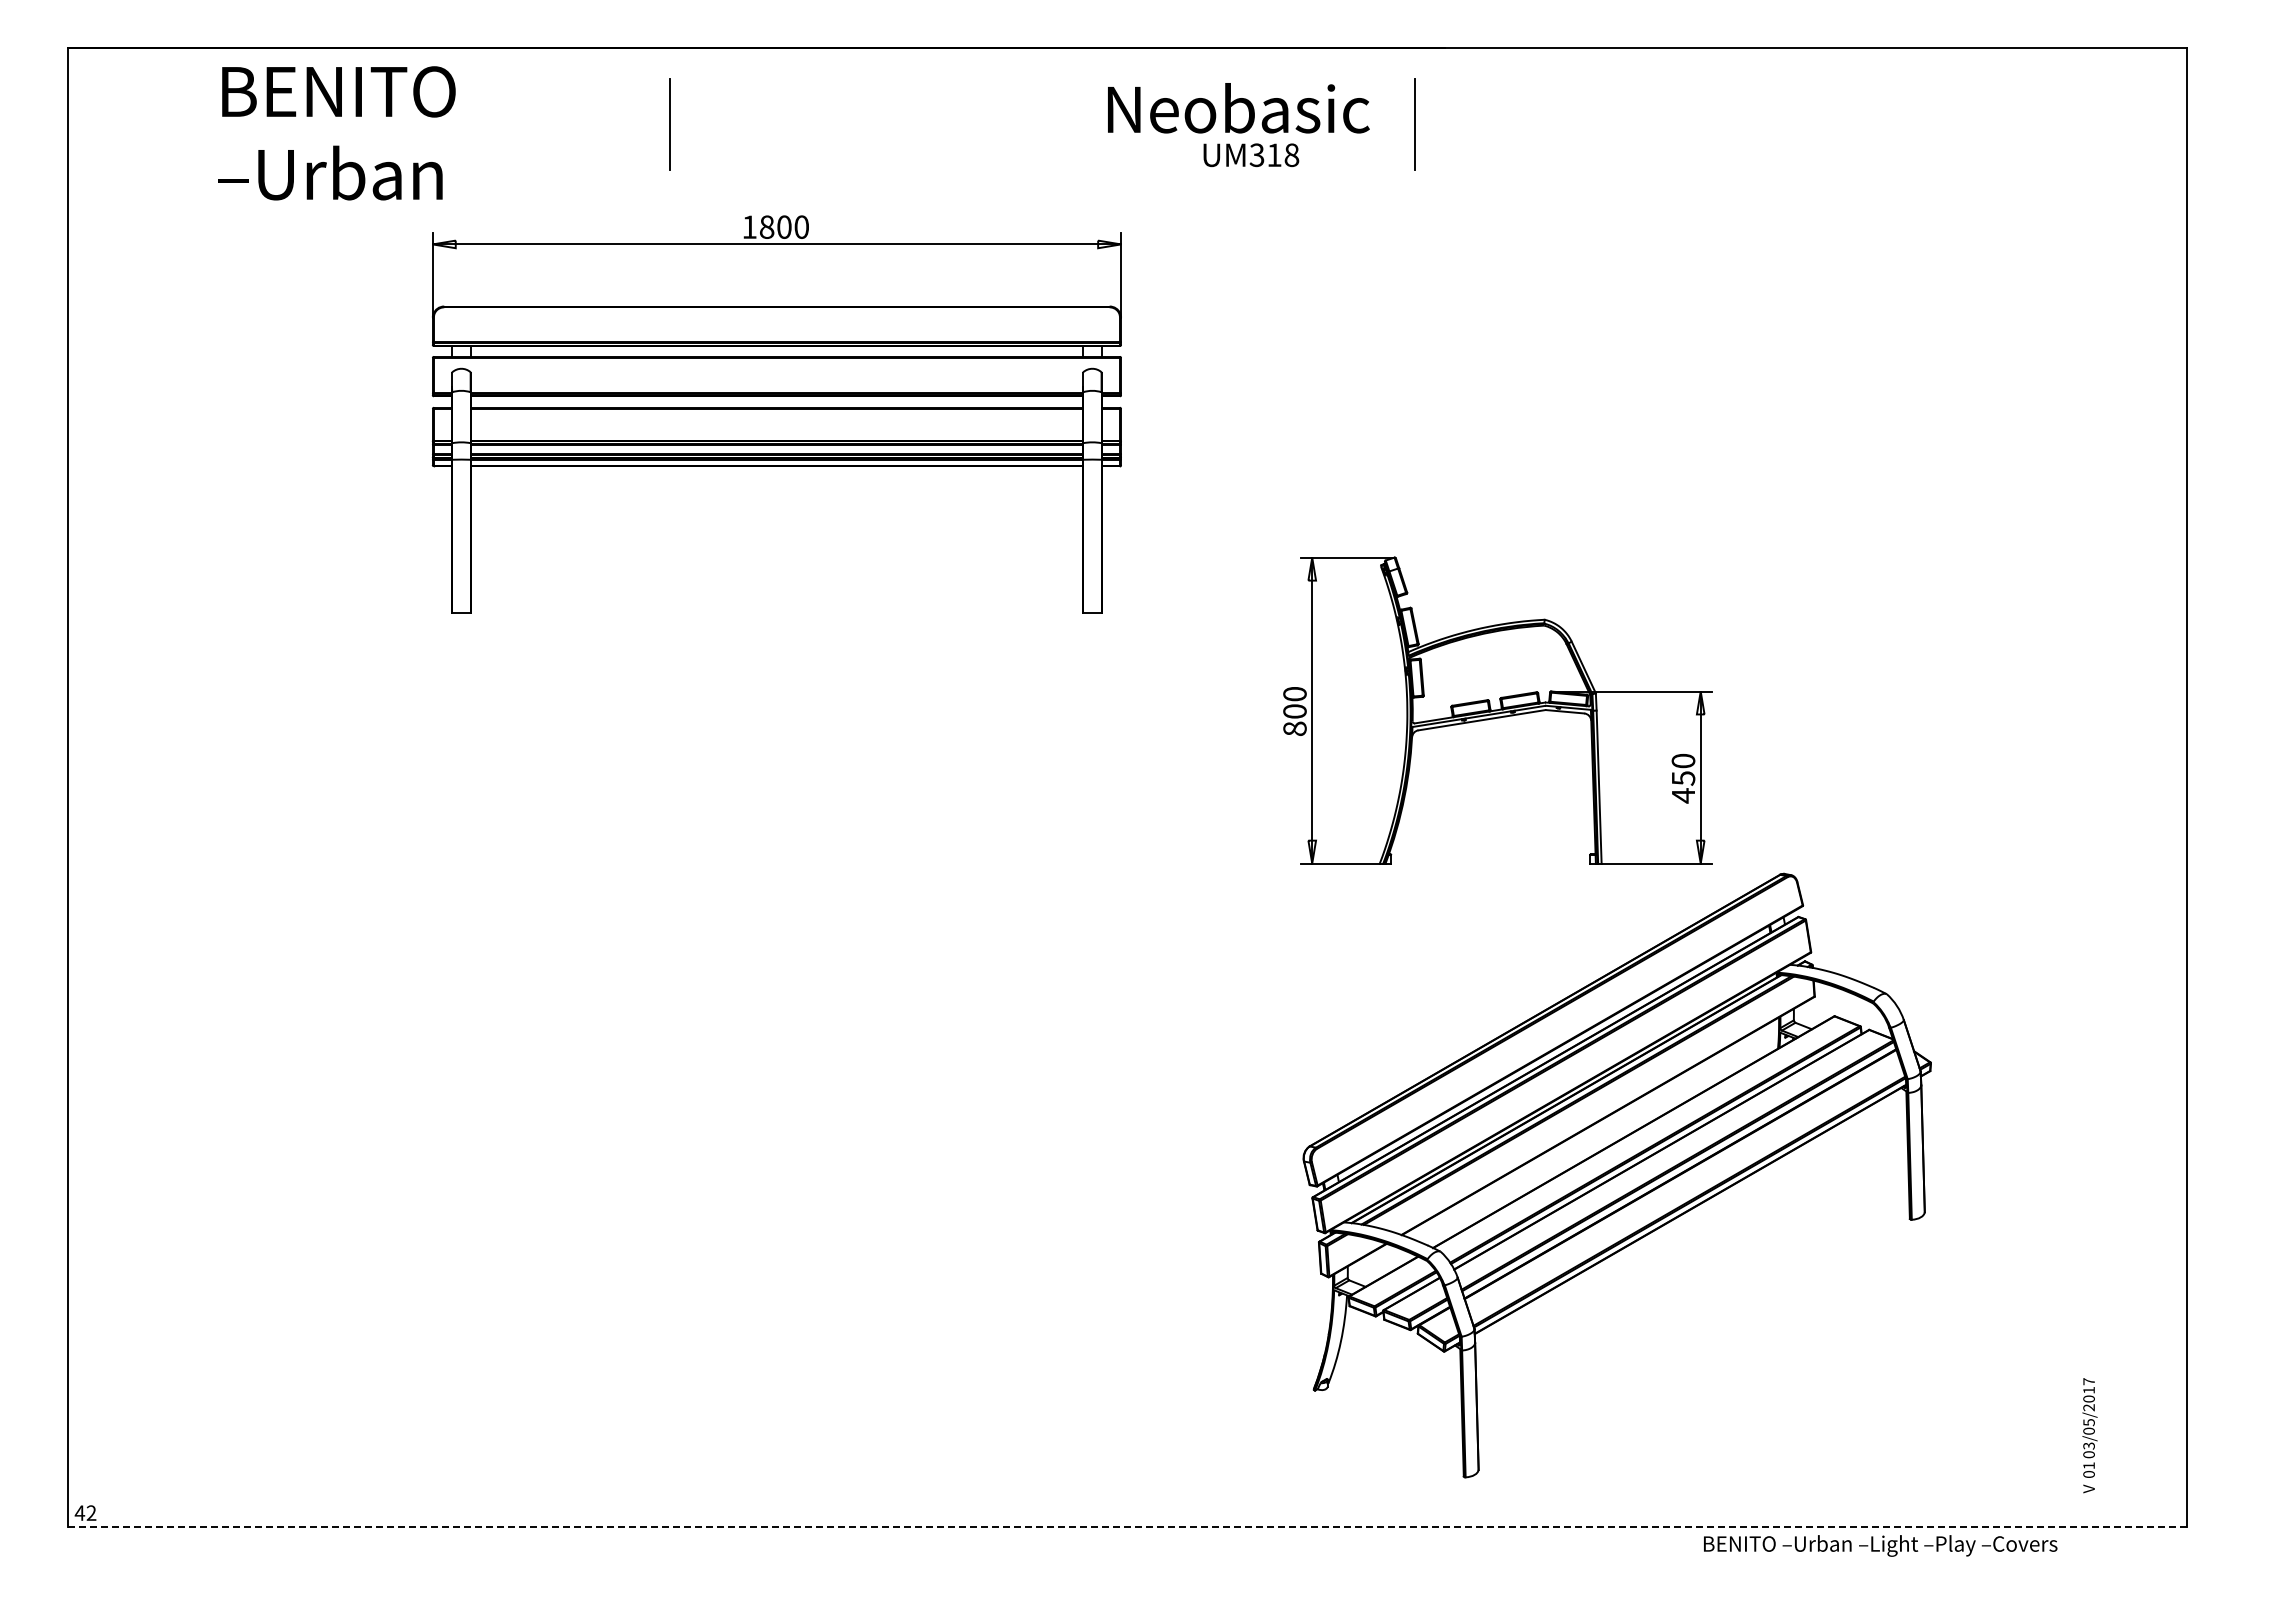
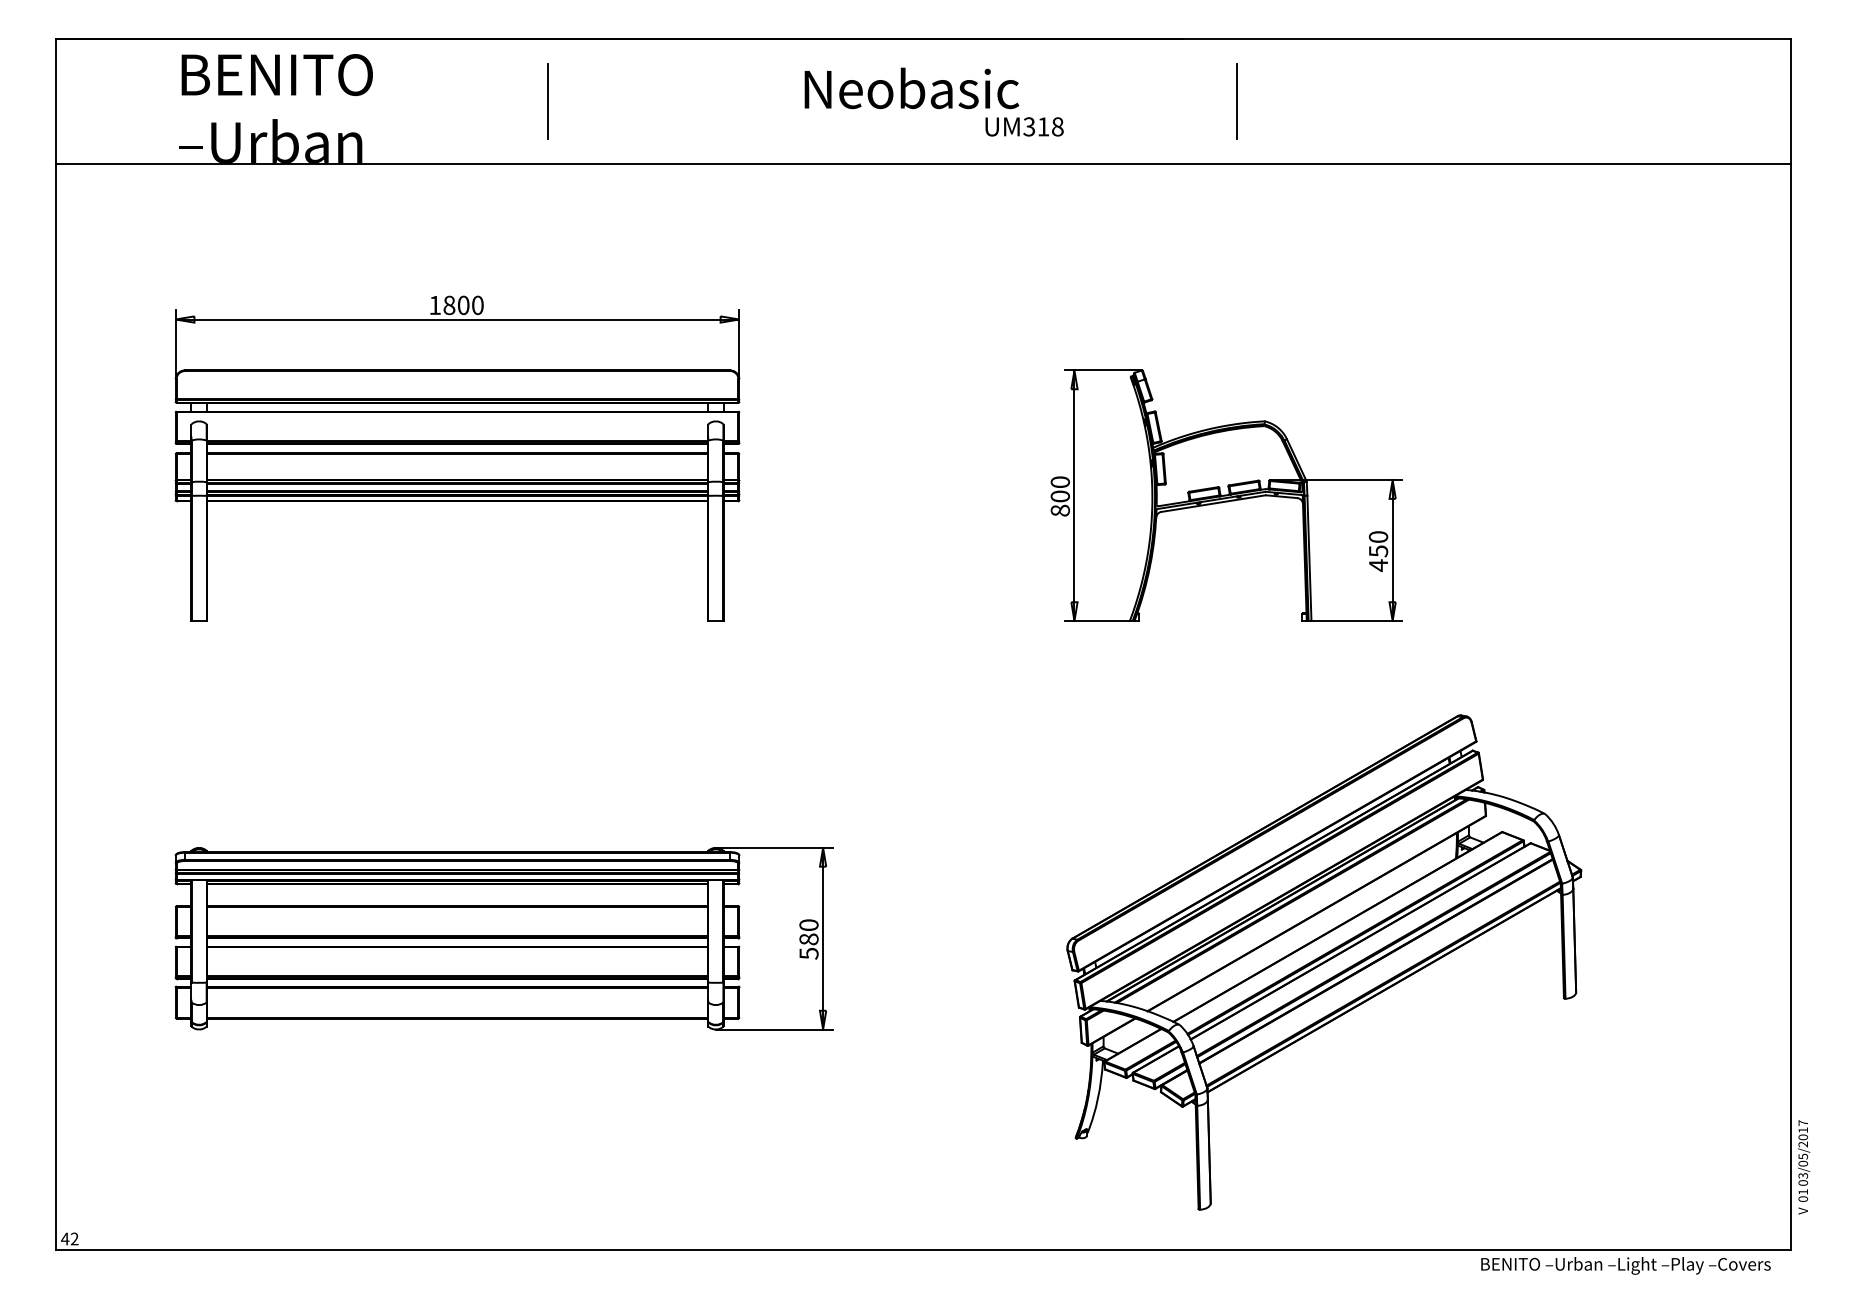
text: (1238, 108) -> (911, 88), moved
line: (1414, 124) -> (1236, 101), moved
line: (1127, 201) -> (923, 164), added
part: (776, 414) -> (457, 458), moved
part: (1497, 710) -> (1226, 495), moved
part: (615, 1146) -> (503, 938), added
text: (2089, 1435) -> (1803, 1167), moved
line: (1128, 1526) -> (923, 1249), dashed -> solid
text: (1880, 1545) -> (1625, 1265), moved

